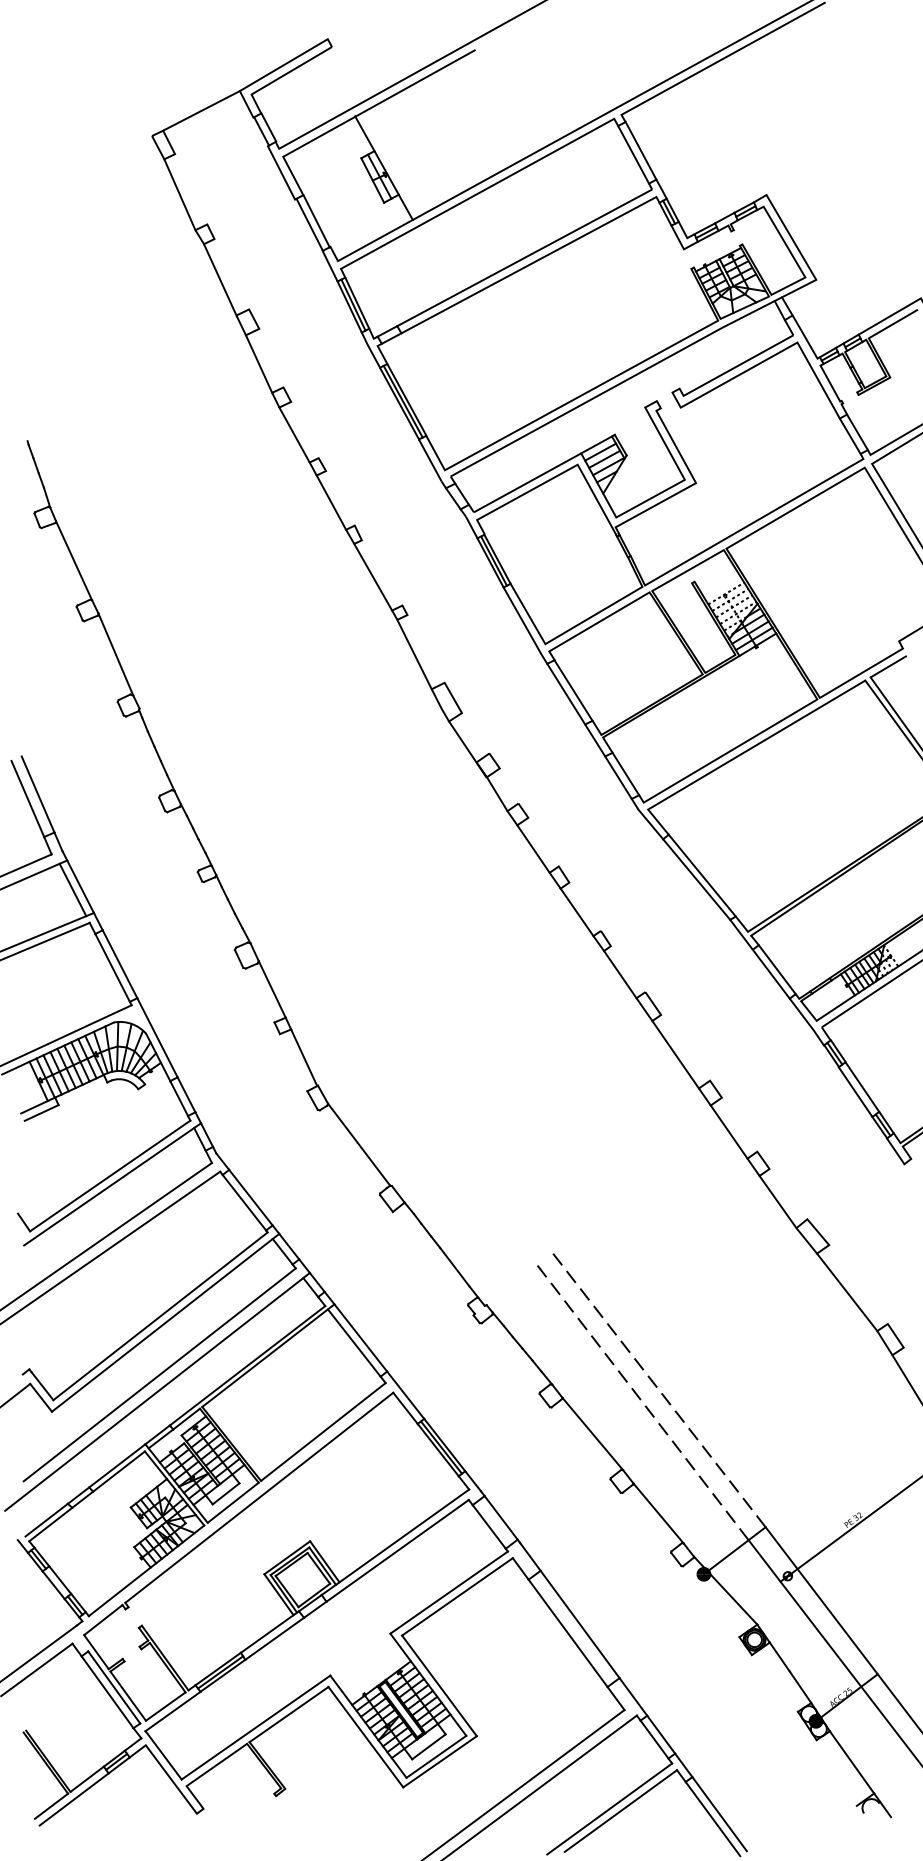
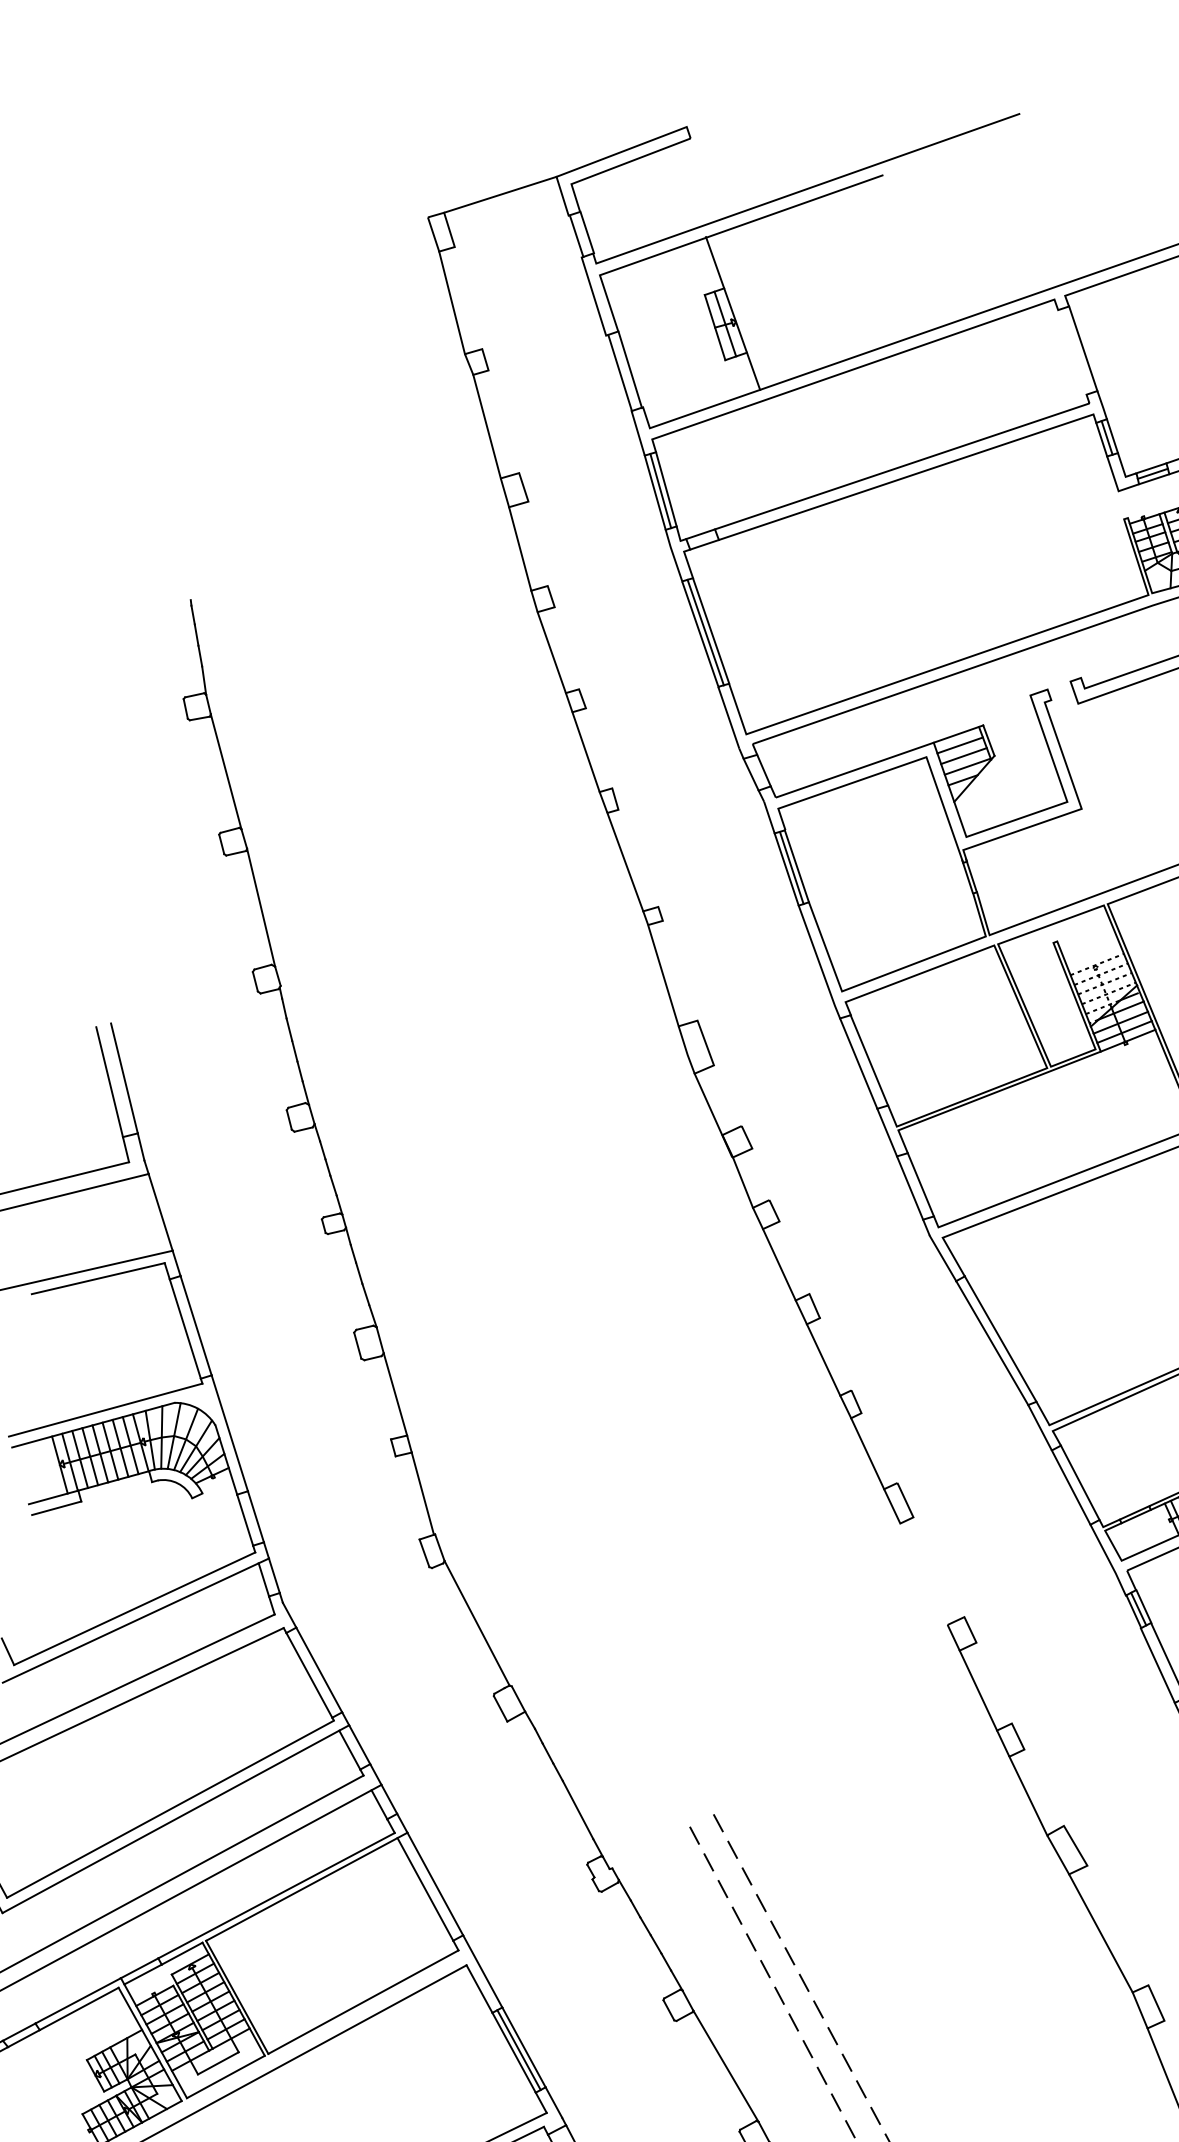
line: (633, 154) -> (1072, 351), removed
line: (72, 889) -> (149, 1214), removed
line: (675, 1054) -> (923, 1573), removed

